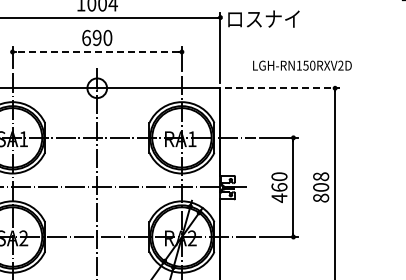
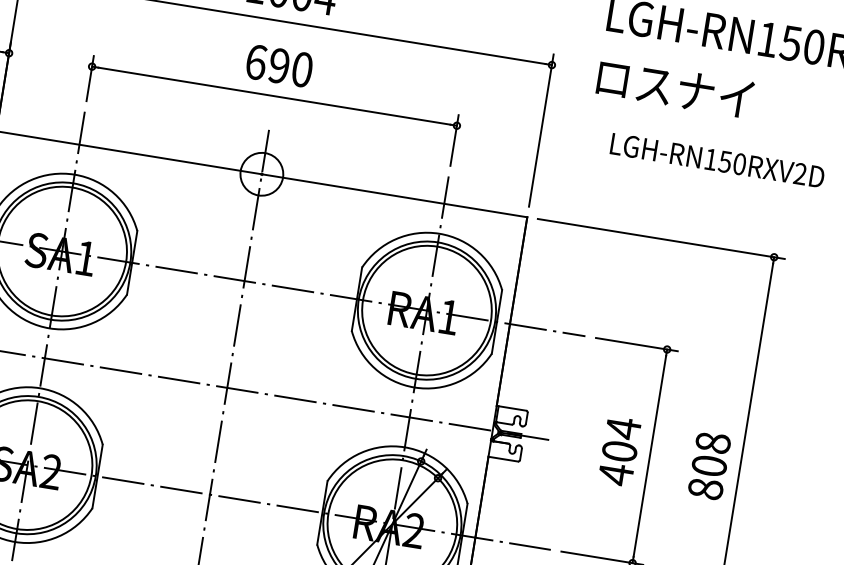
text: (263, 18) -> (674, 86), moved
line: (97, 52) -> (274, 97), dashed -> solid
text: (302, 65) -> (717, 160), moved
line: (283, 88) -> (662, 239), dashed -> solid
text: (279, 181) -> (621, 438), 460 -> 404

